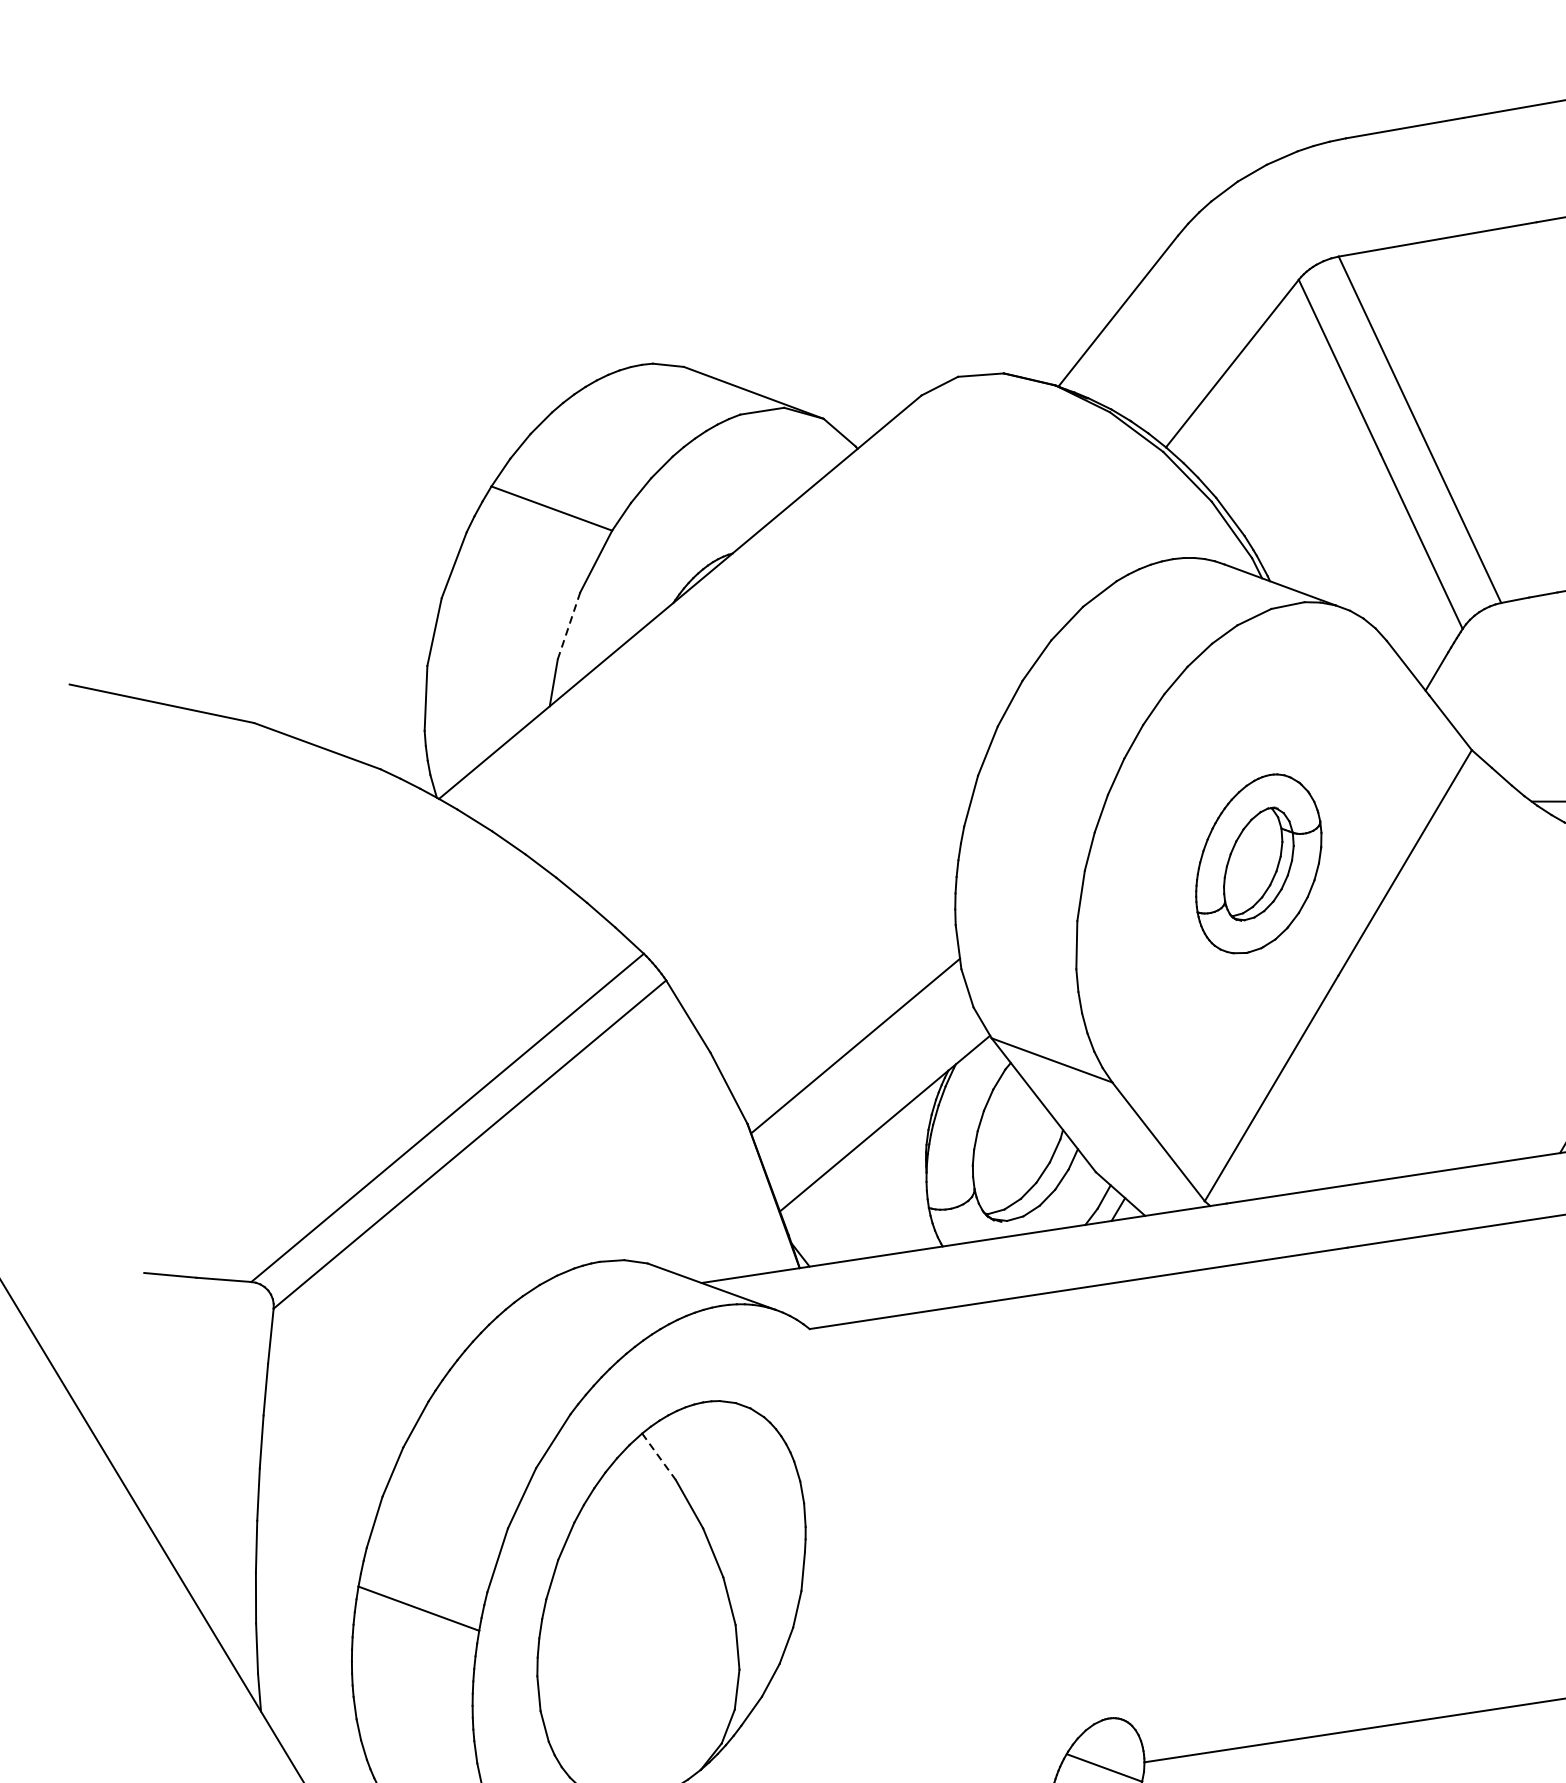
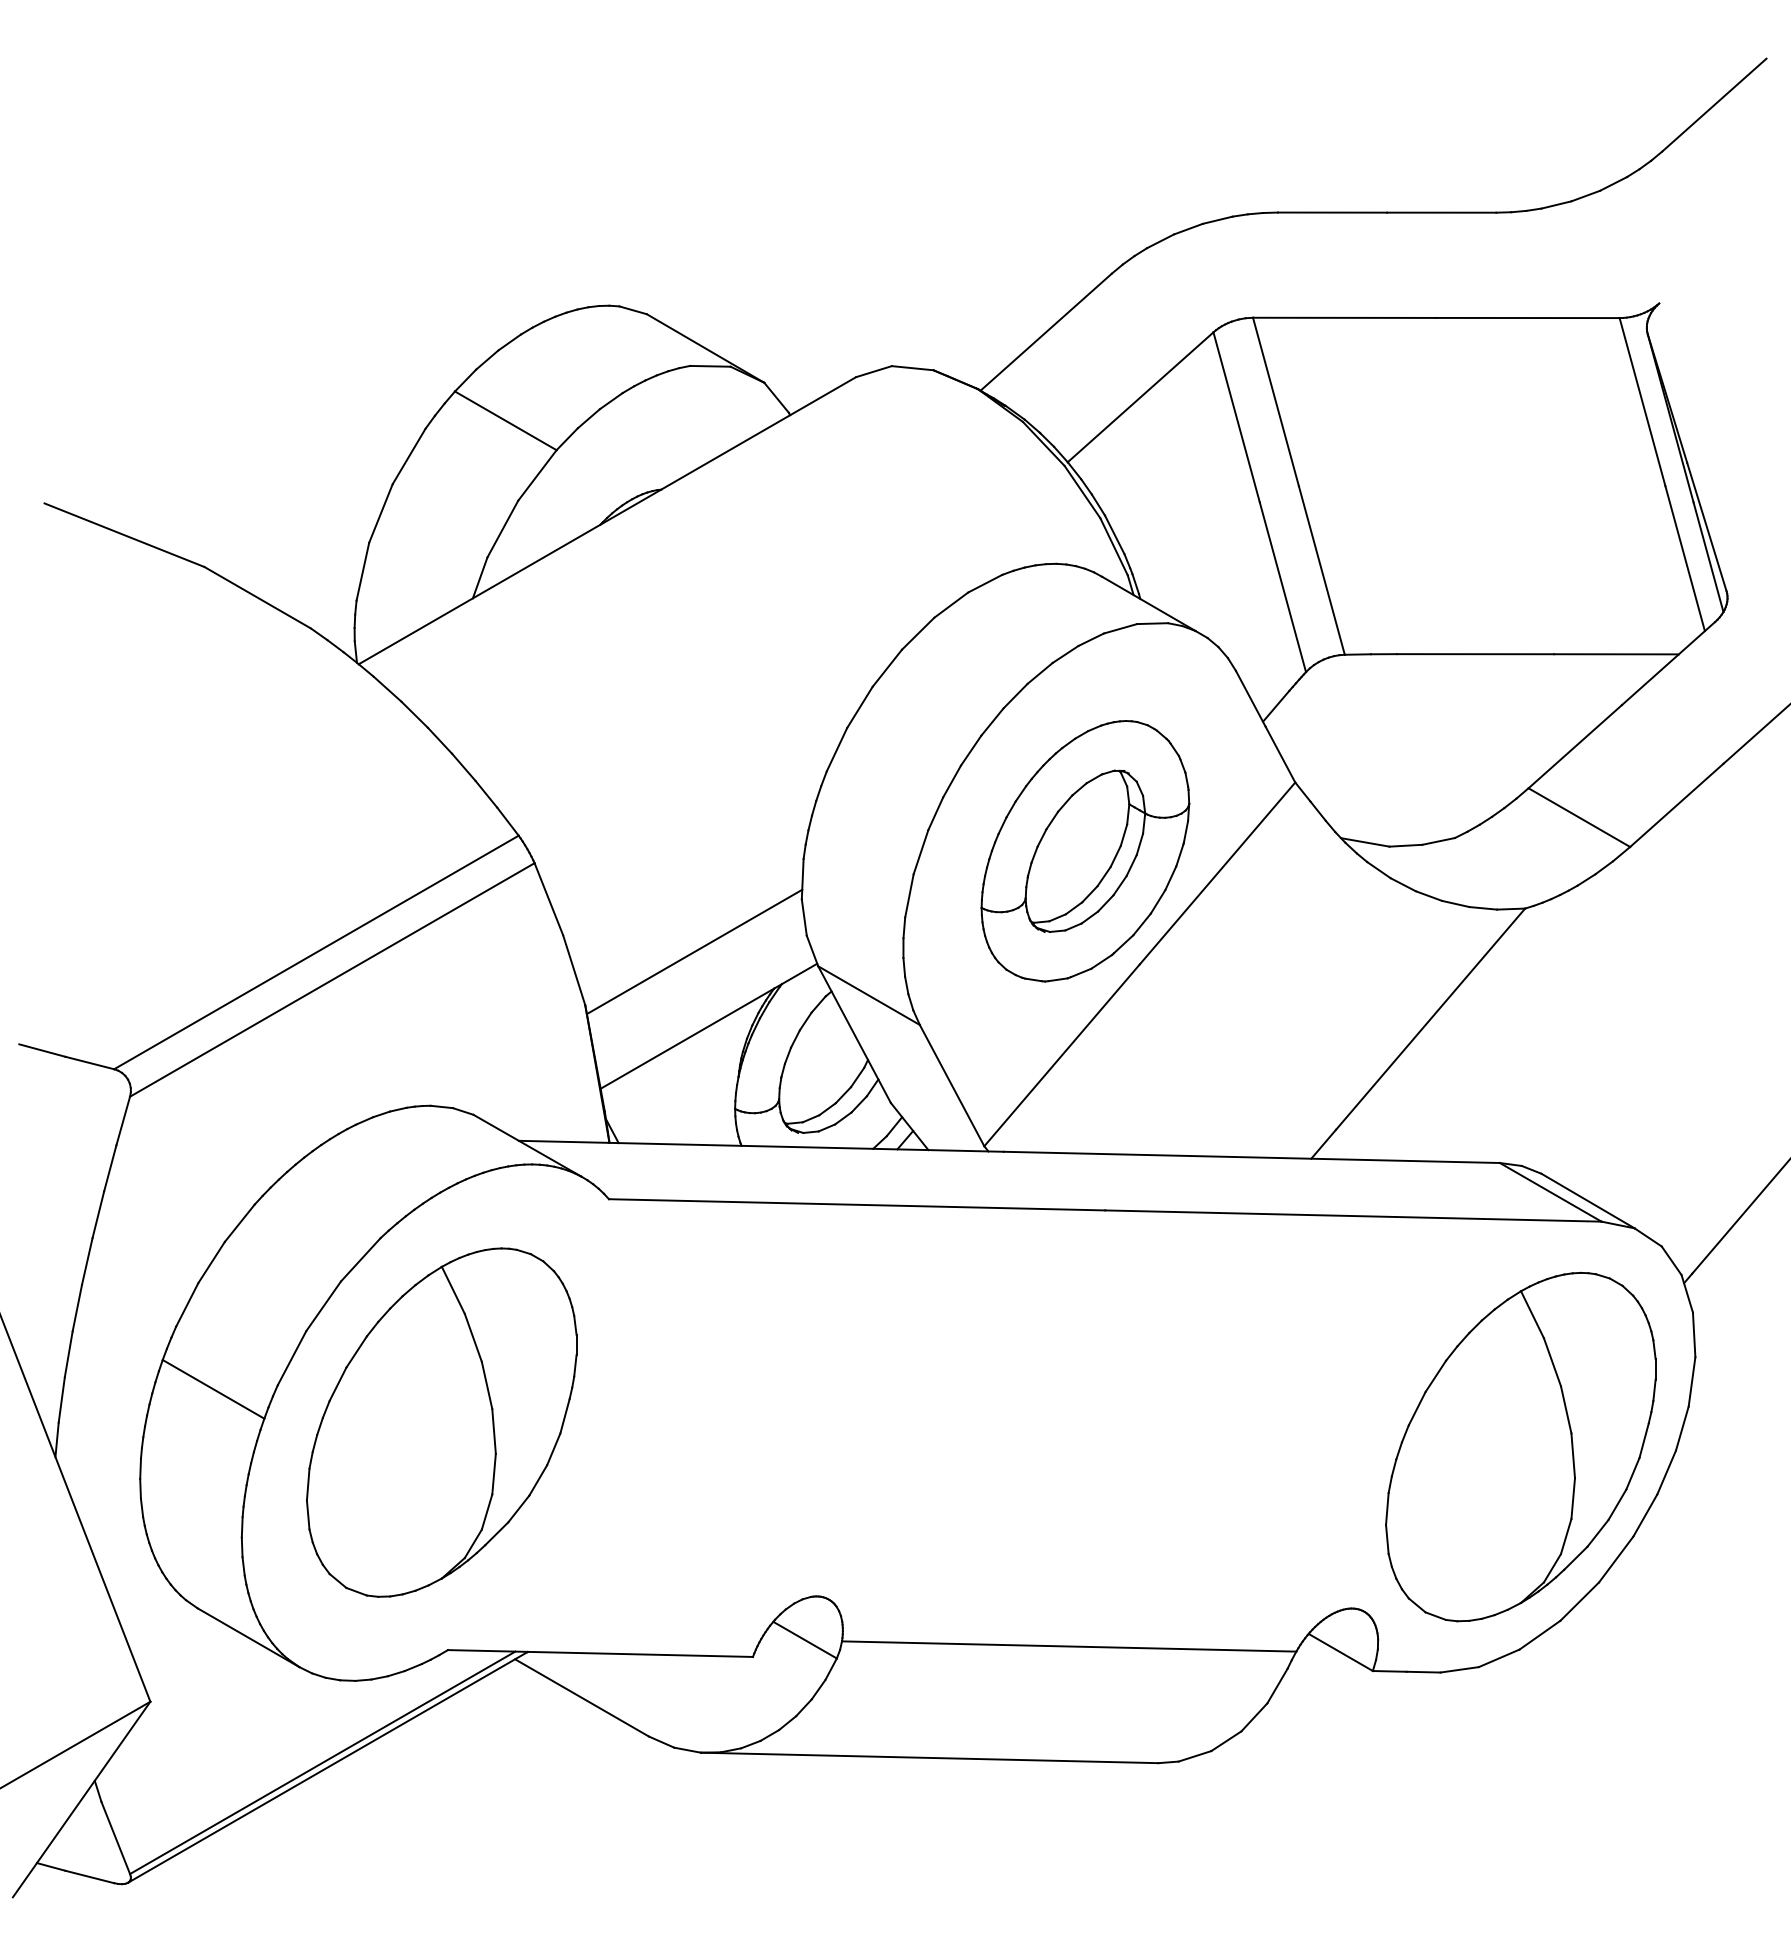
line: (568, 626) -> (502, 529), dashed -> solid
part: (1258, 864) -> (1085, 851), size x1.67
line: (659, 1456) -> (453, 1290), dashed -> solid

